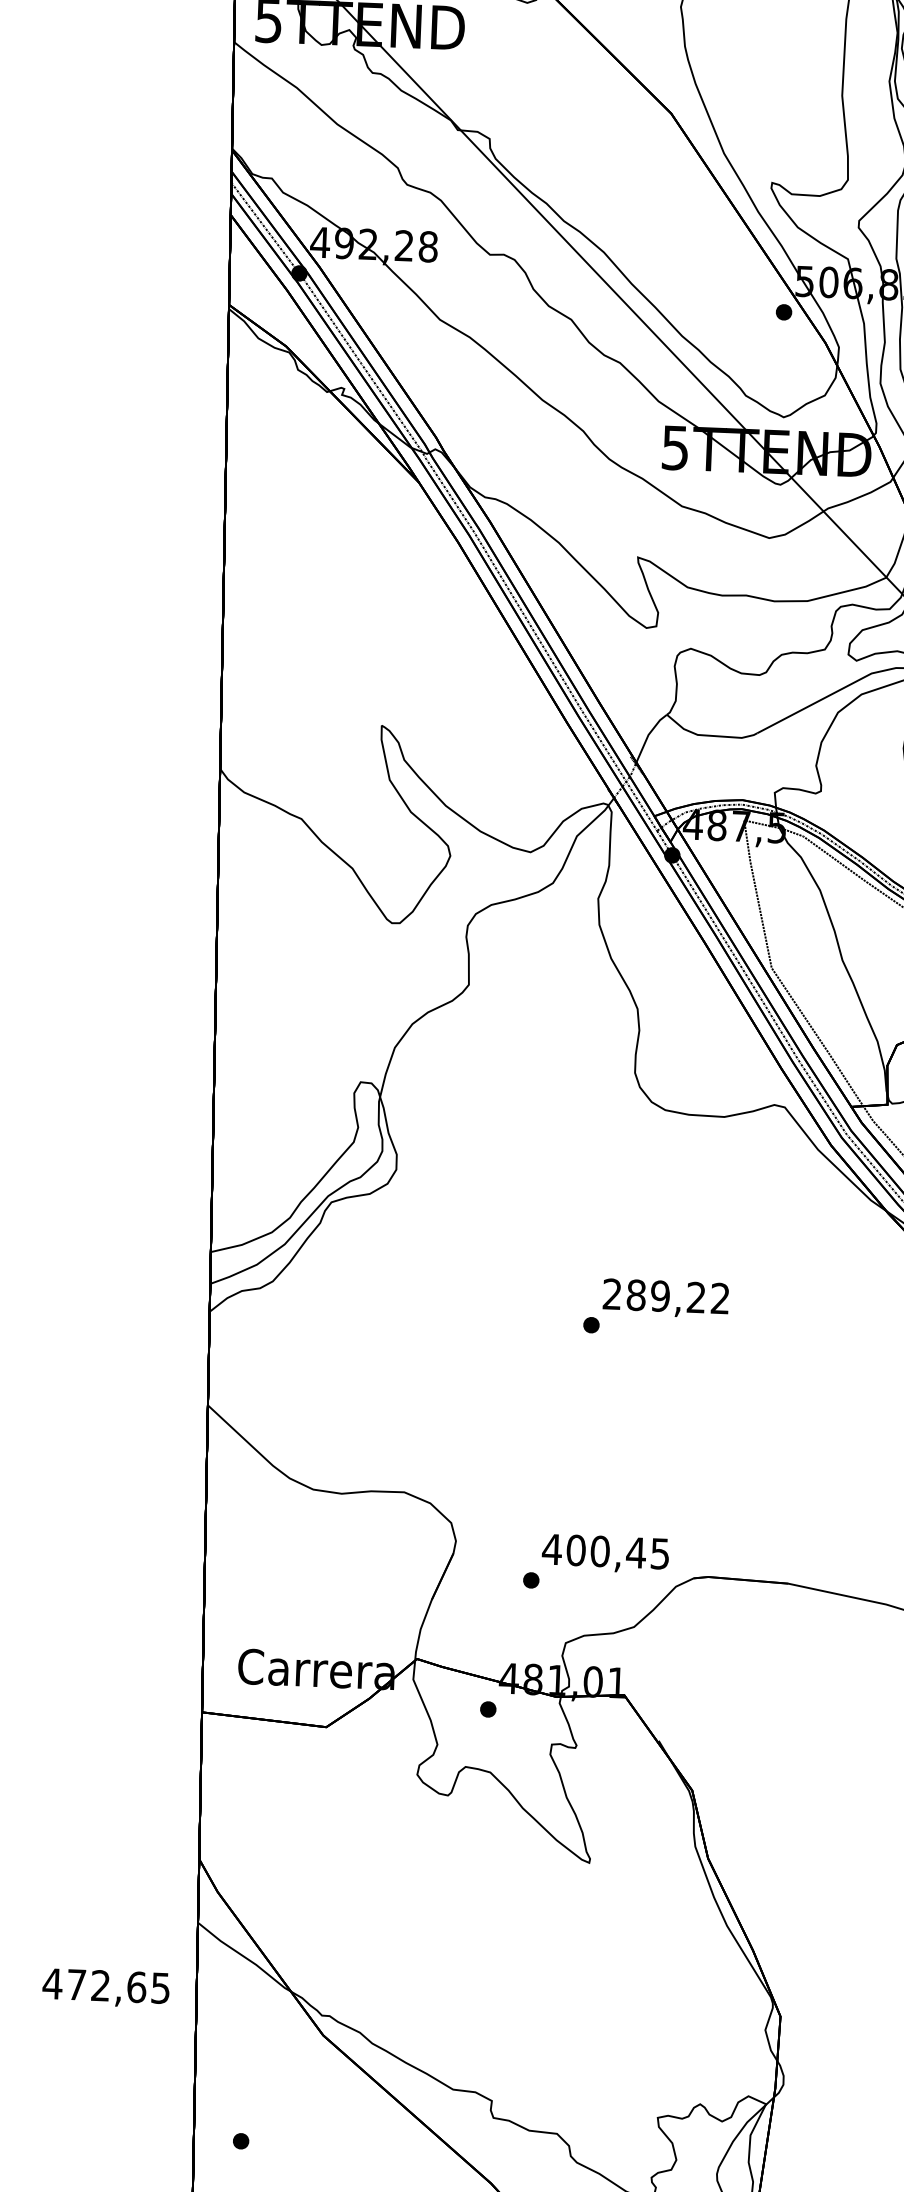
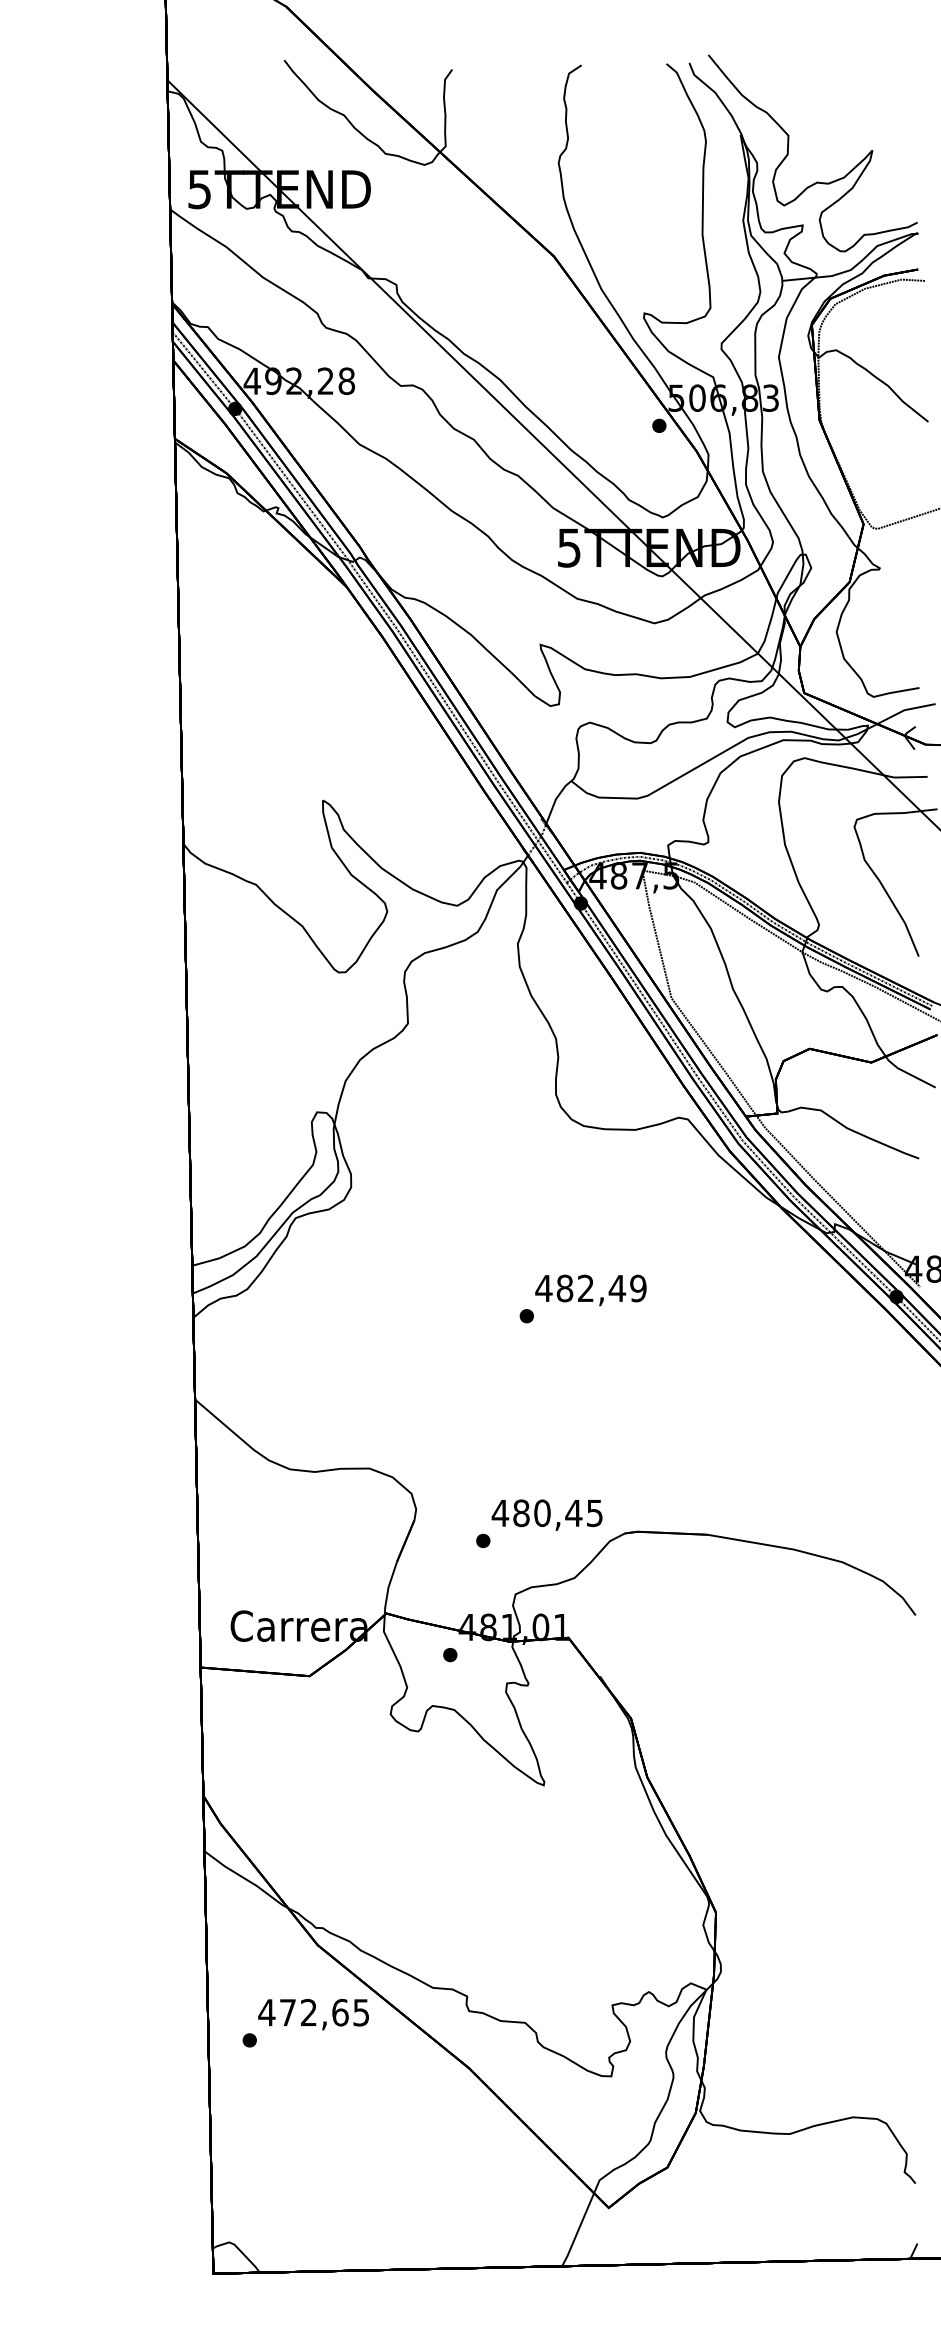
text: (665, 1296) -> (590, 1288), 289,22 -> 482,49
text: (576, 1550) -> (521, 1513), 400,45 -> 480,45
text: (105, 1988) -> (313, 2014), moved

